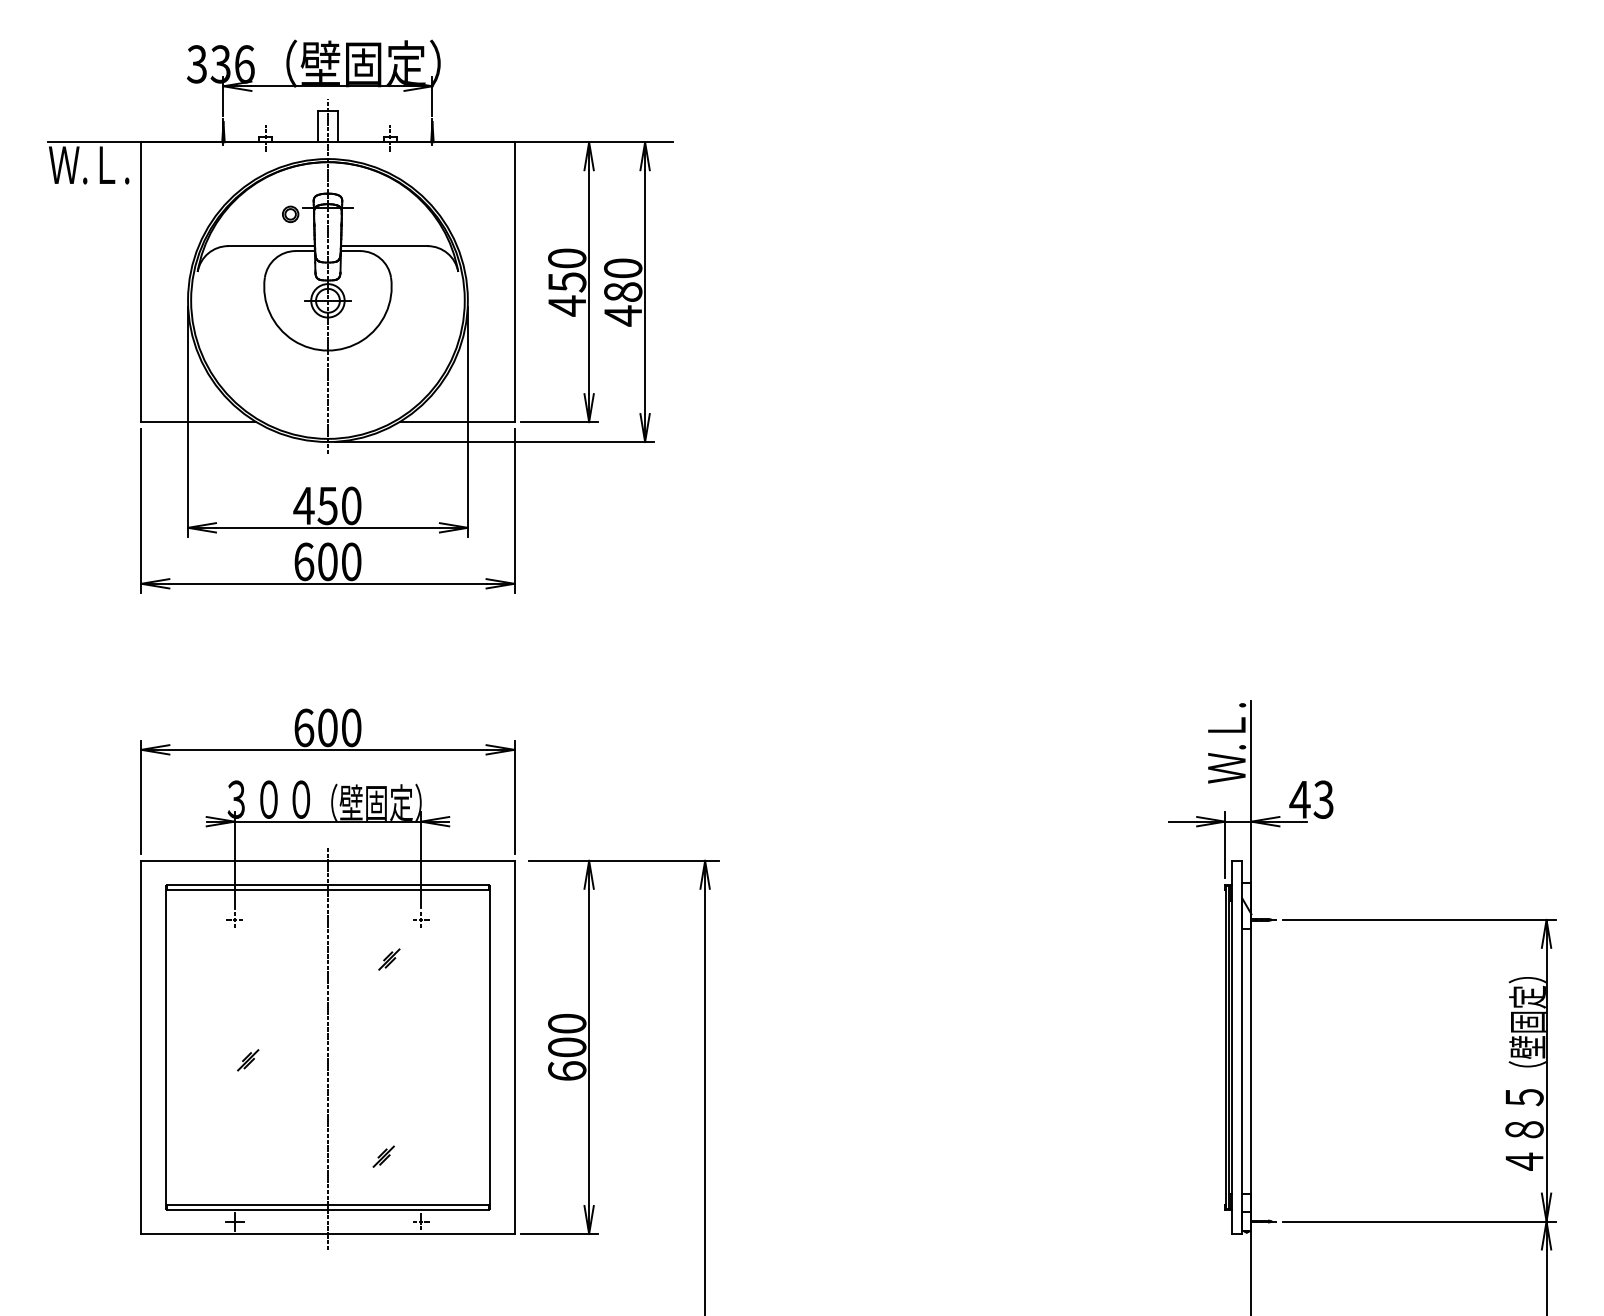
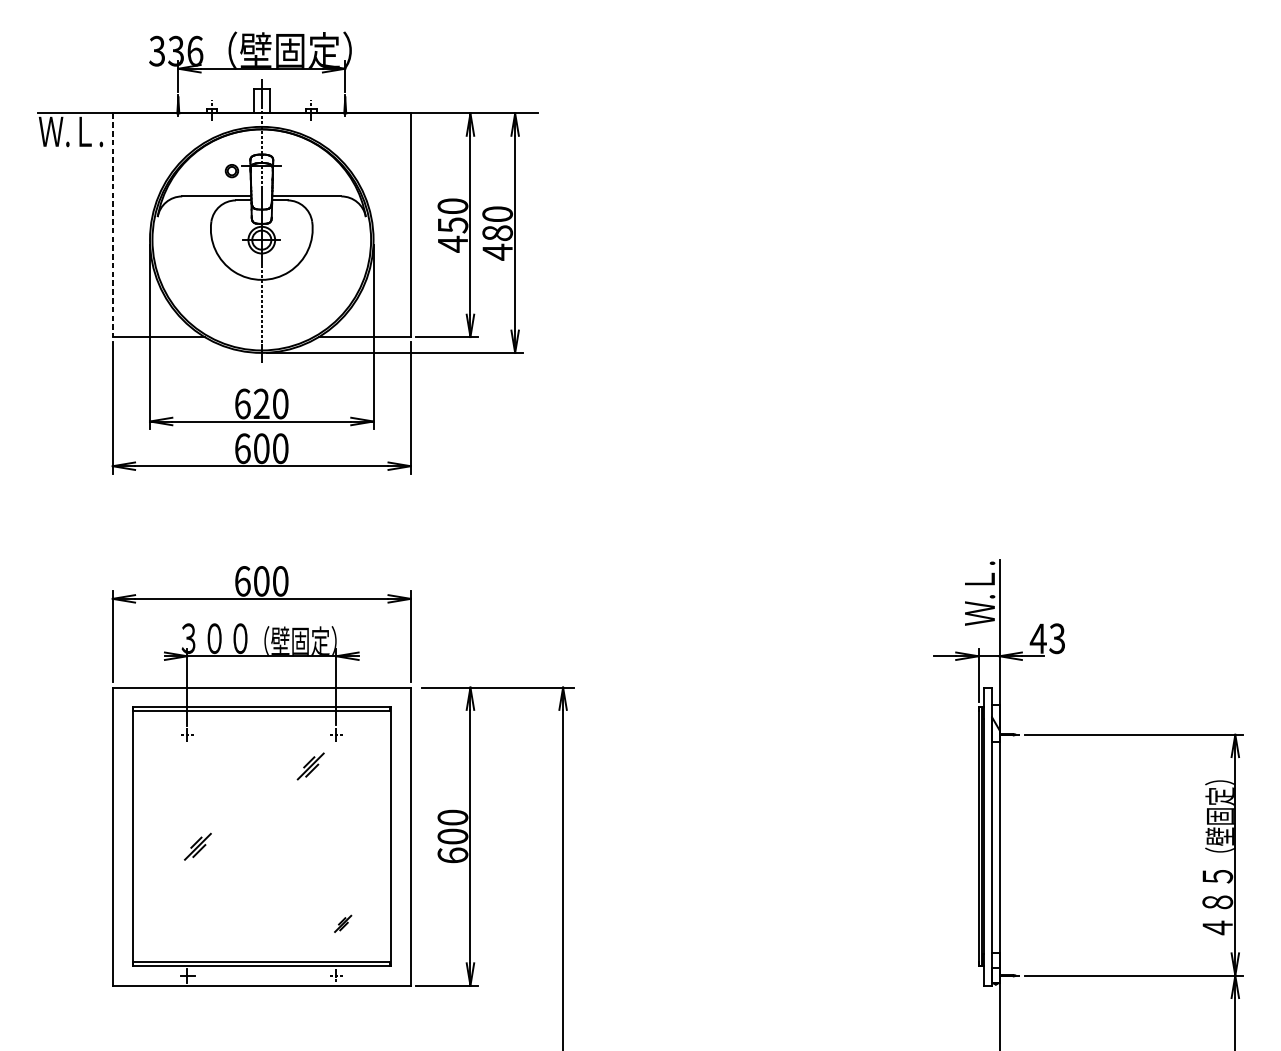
line: (141, 282) -> (112, 225), solid -> dashed
text: (315, 505) -> (251, 403), 450 -> 620
part: (389, 959) -> (310, 766), size x1.6
line: (327, 1049) -> (261, 838), removed
part: (248, 1060) -> (198, 847), size x1.6
part: (383, 1156) -> (342, 923), moved

